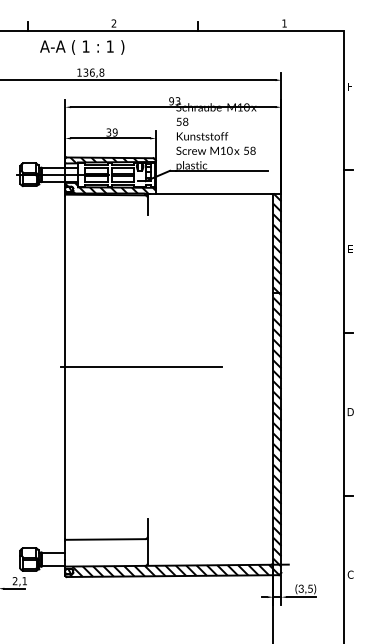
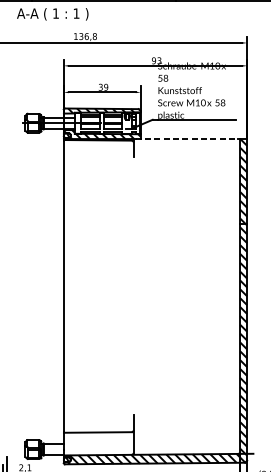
text: (82, 47) -> (52, 14), moved
line: (211, 193) -> (187, 139), solid -> dashed
line: (141, 367) -> (128, 286), removed

